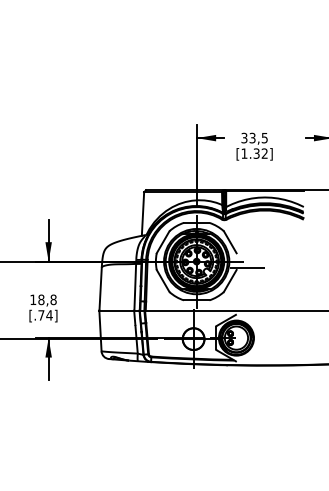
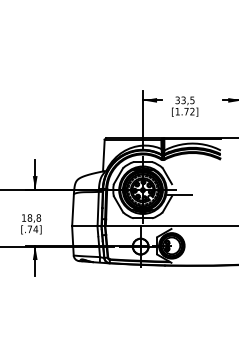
text: (256, 153) -> (186, 111), [1.32] -> [1.72]

